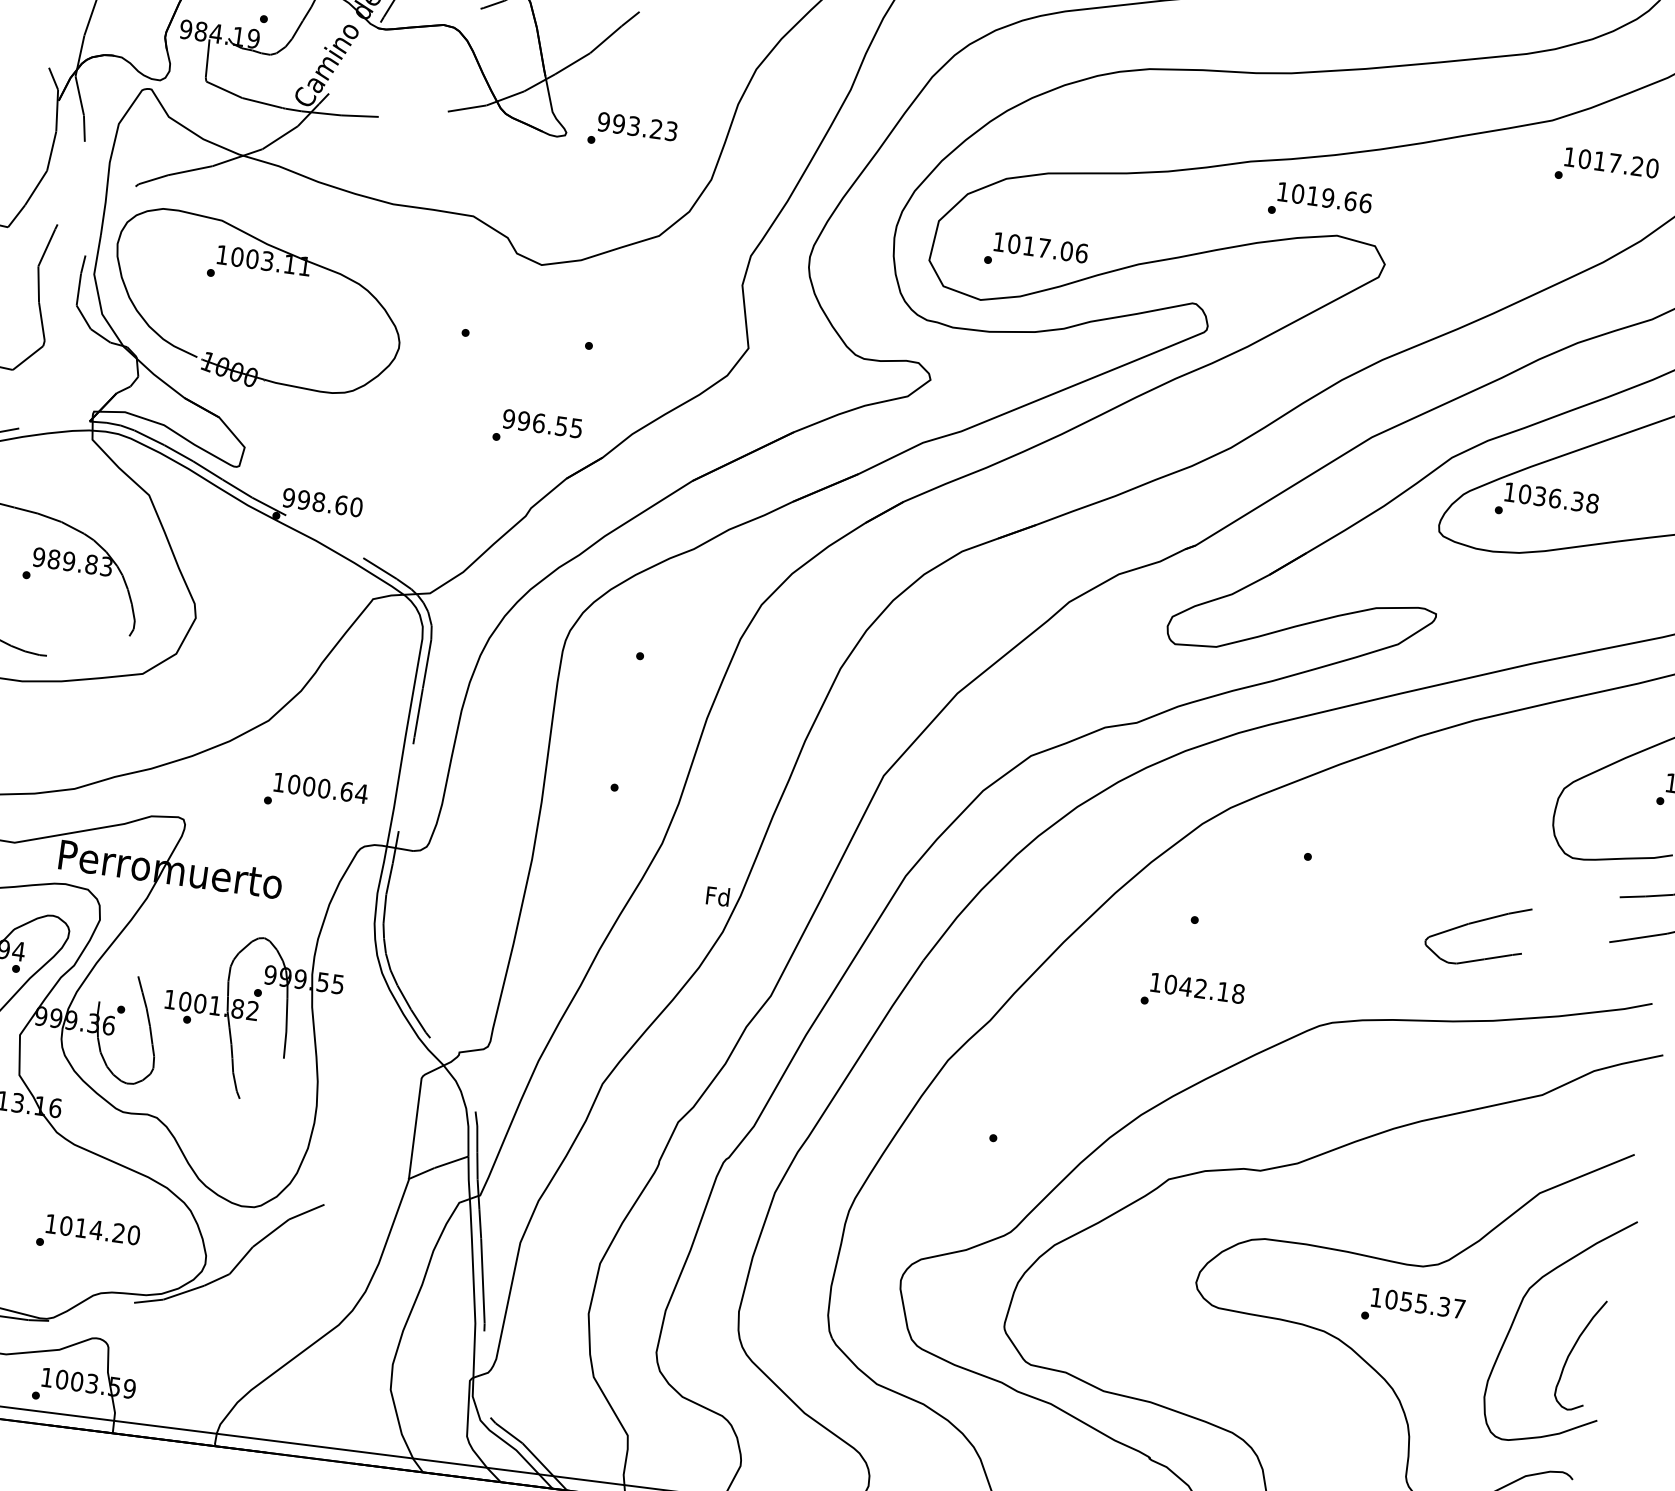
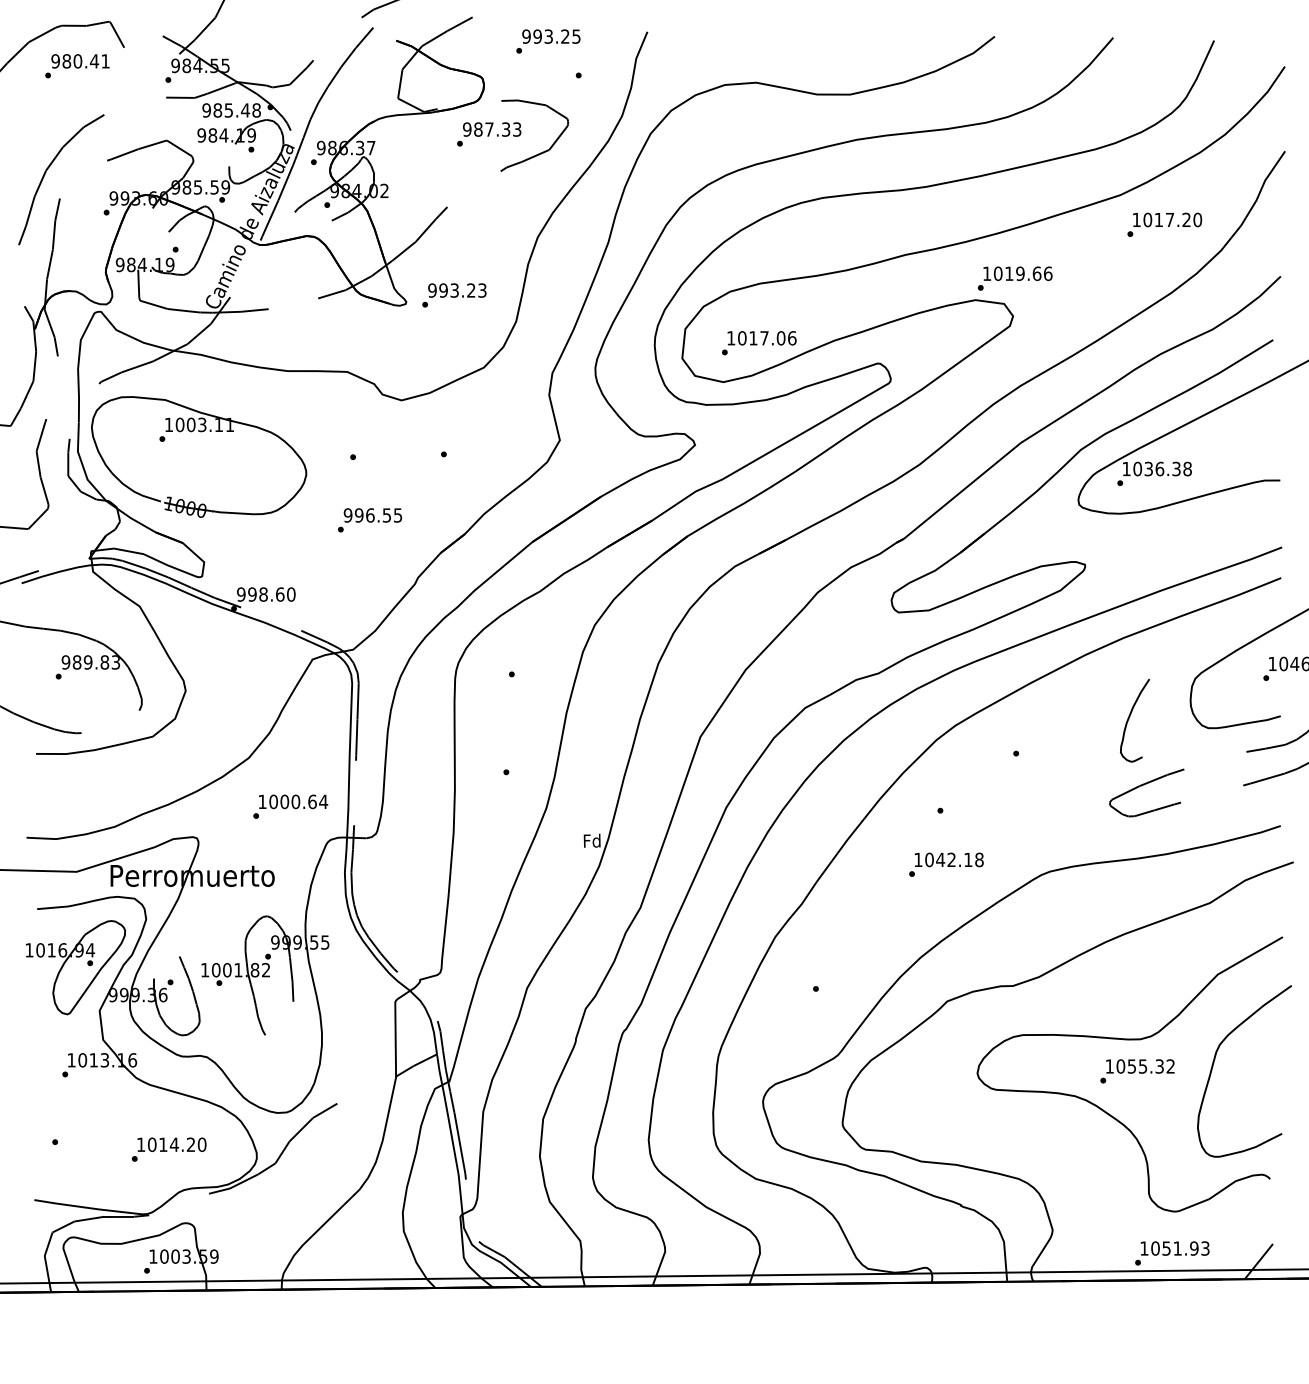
text: (1320, 203) -> (1015, 278), moved
text: (538, 430) -> (370, 520), moved
text: (1458, 1308) -> (1170, 1066), 1055.37 -> 1055.32
curve: (1572, 1352) -> (1129, 719), moved

